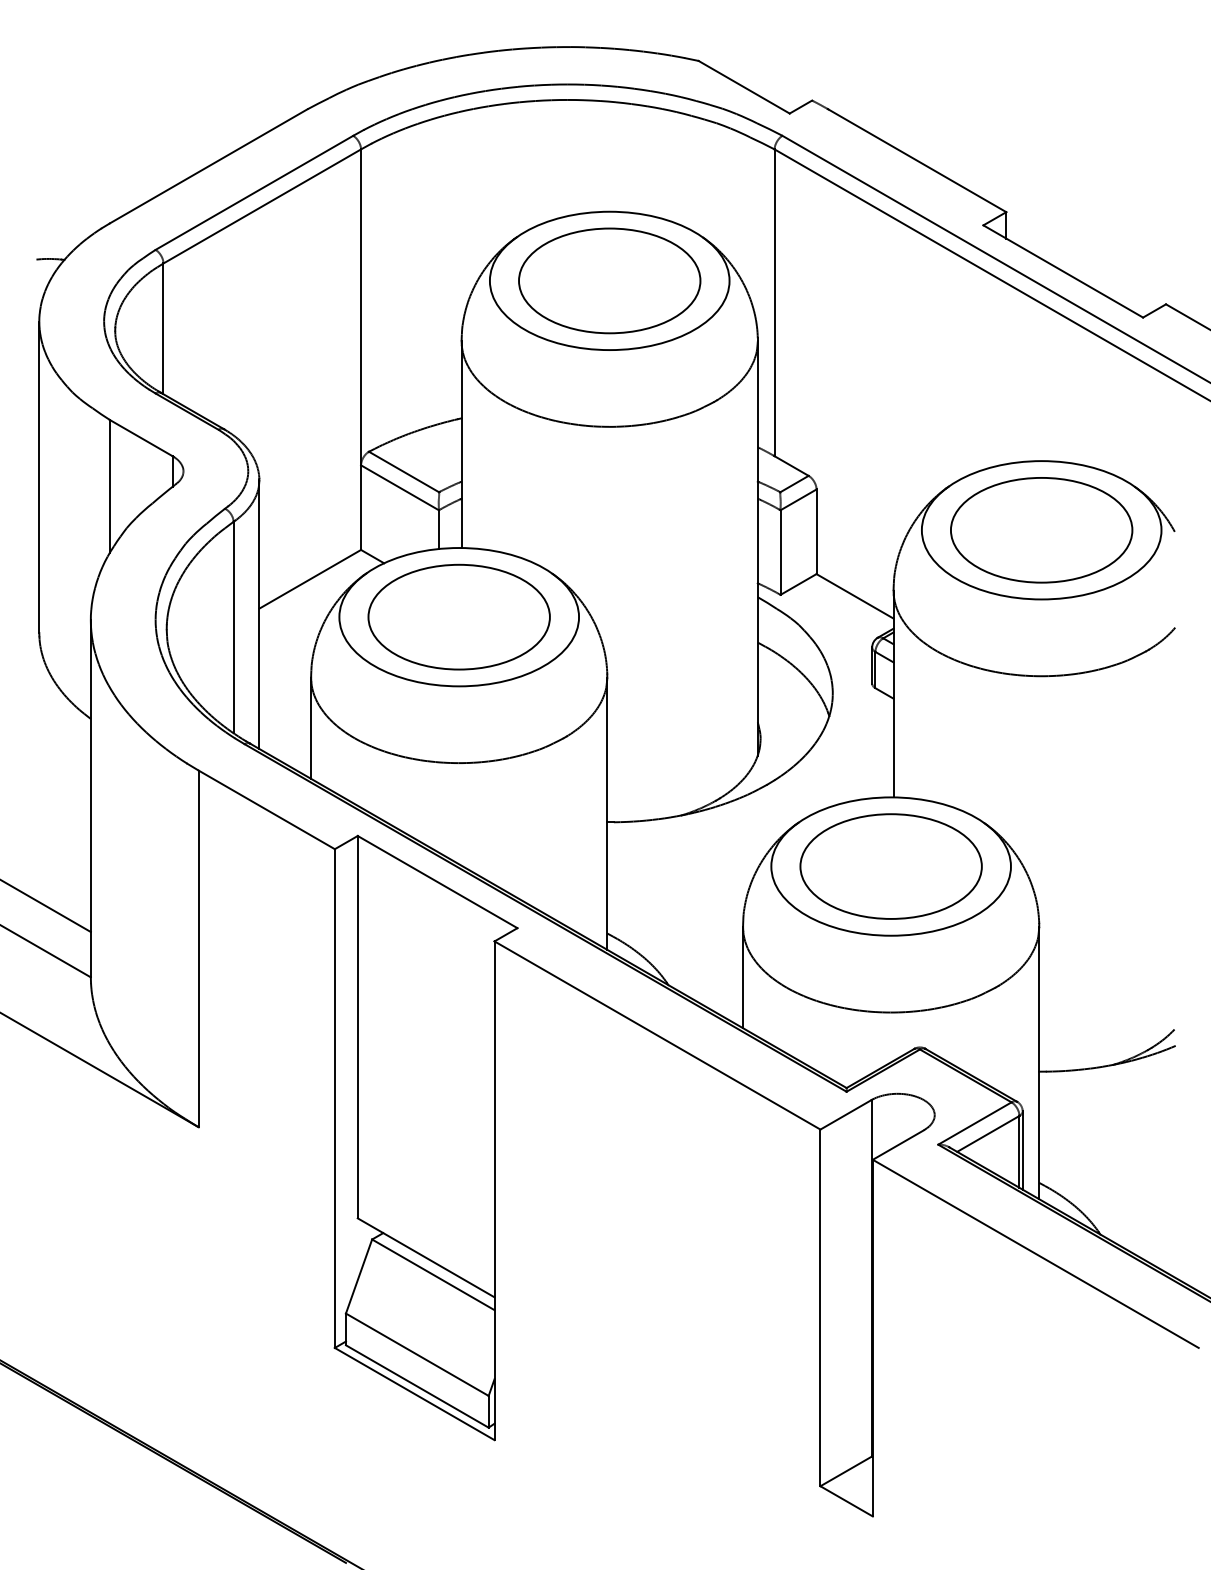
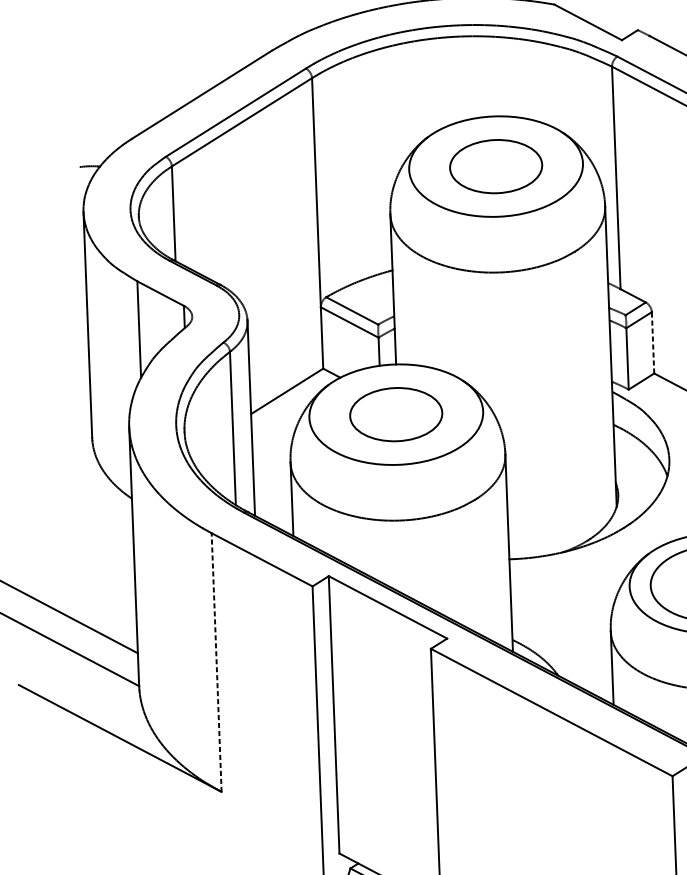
part: (609, 280) -> (495, 166), size x0.7
line: (816, 531) -> (653, 342), solid -> dashed
part: (458, 616) -> (395, 414), size x0.7
line: (198, 948) -> (216, 662), solid -> dashed

